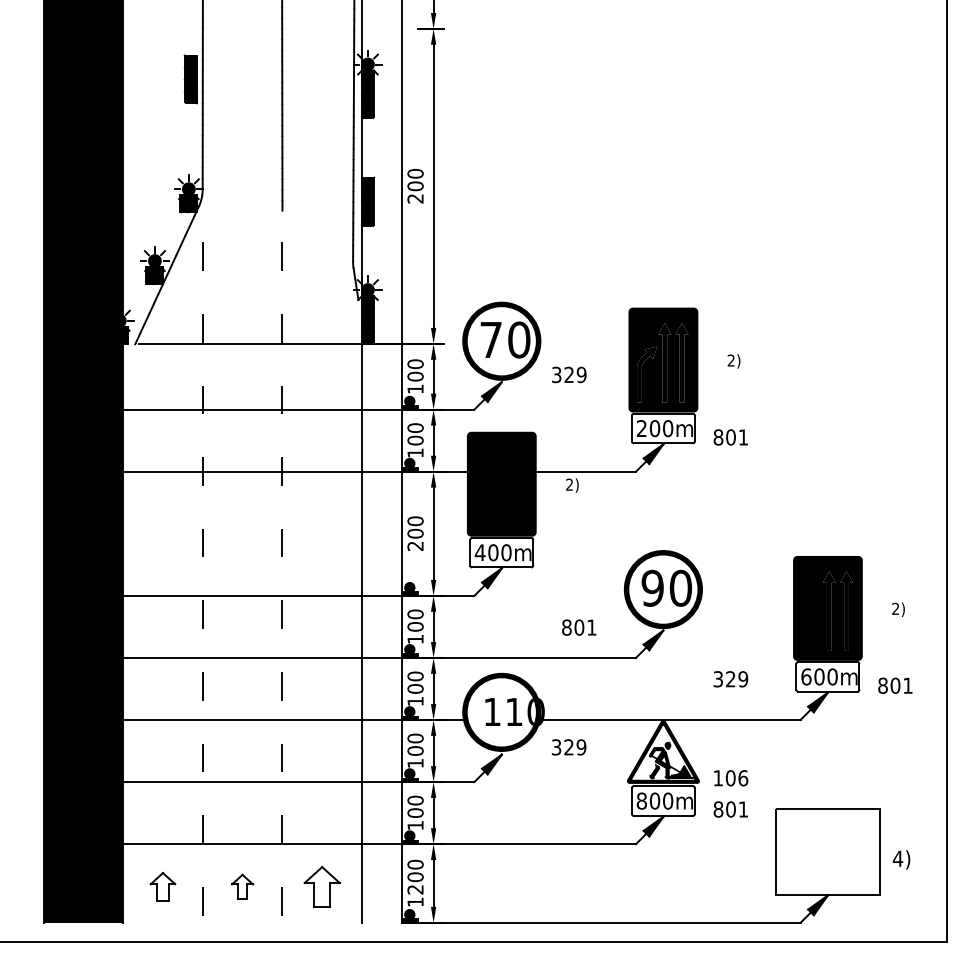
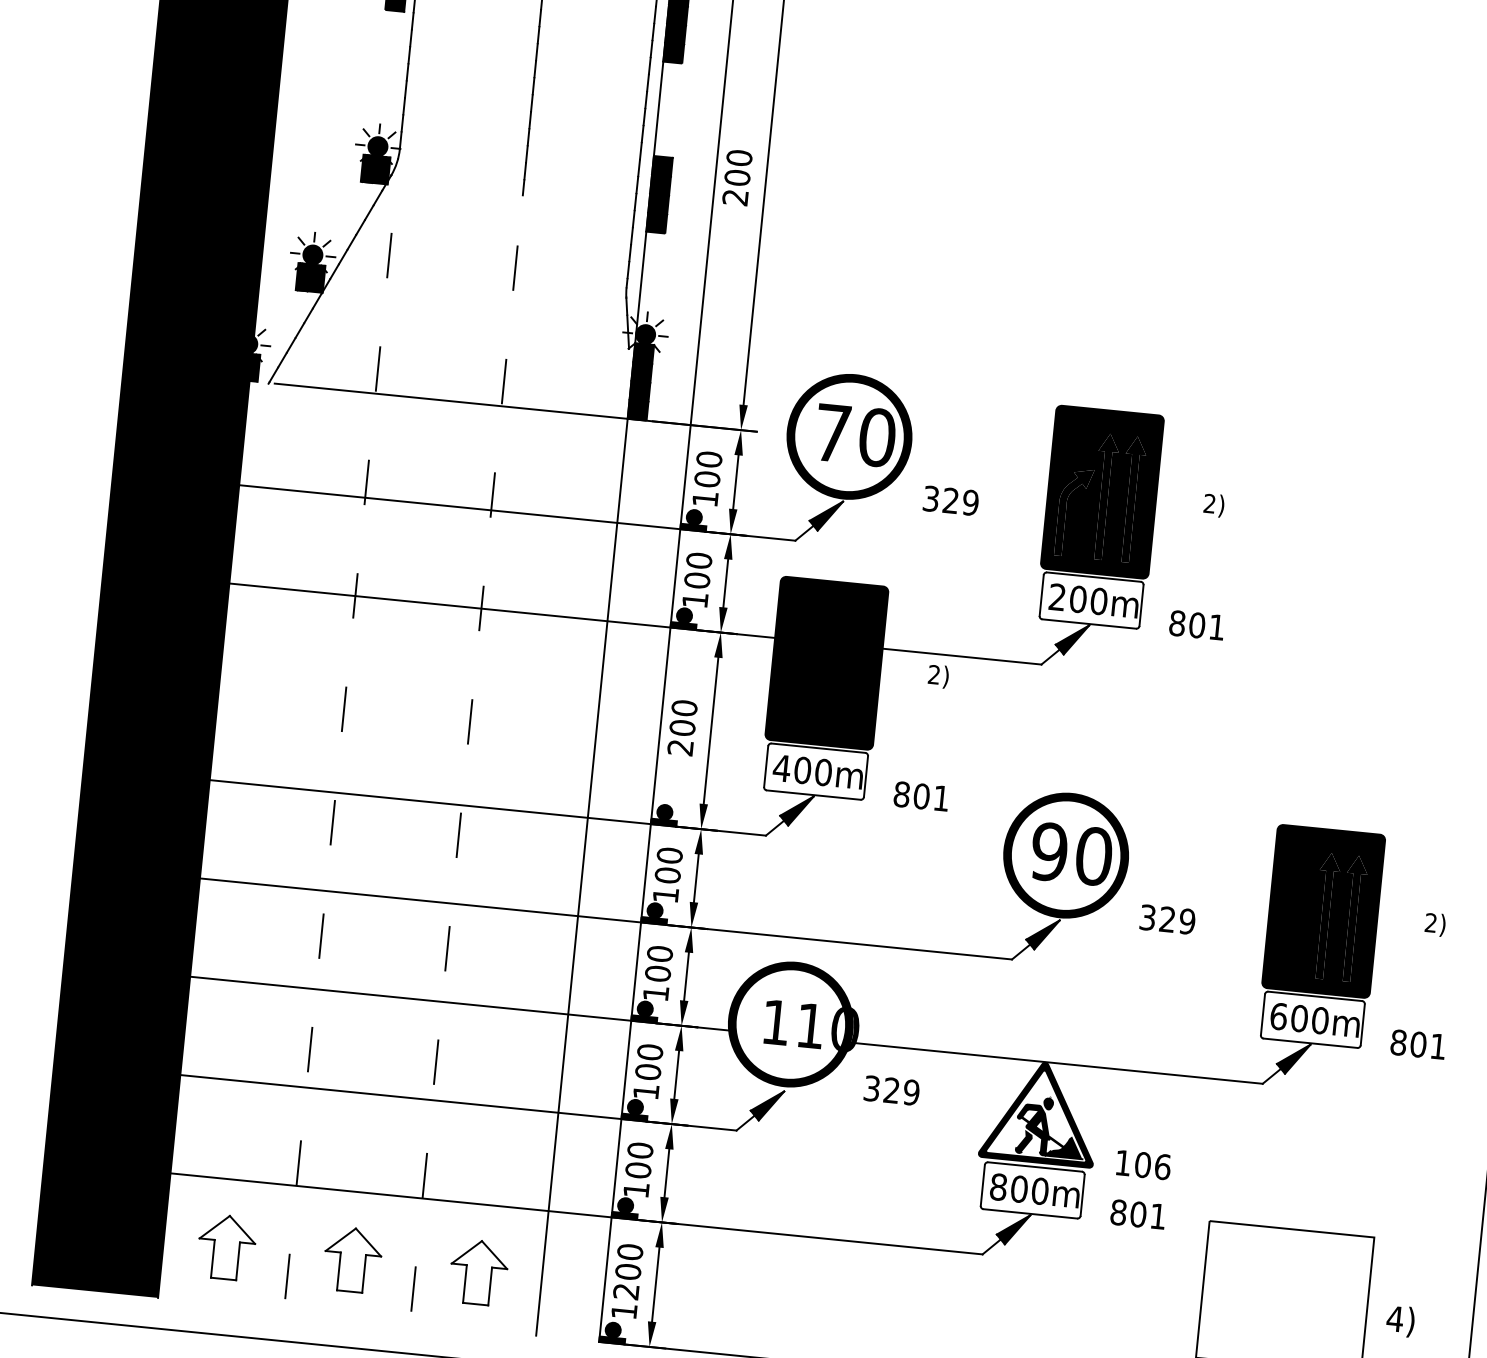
text: (579, 627) -> (921, 796), moved
text: (730, 679) -> (1167, 919), moved
part: (162, 886) -> (226, 1246), size x1.43
part: (242, 886) -> (352, 1259), size x1.67

